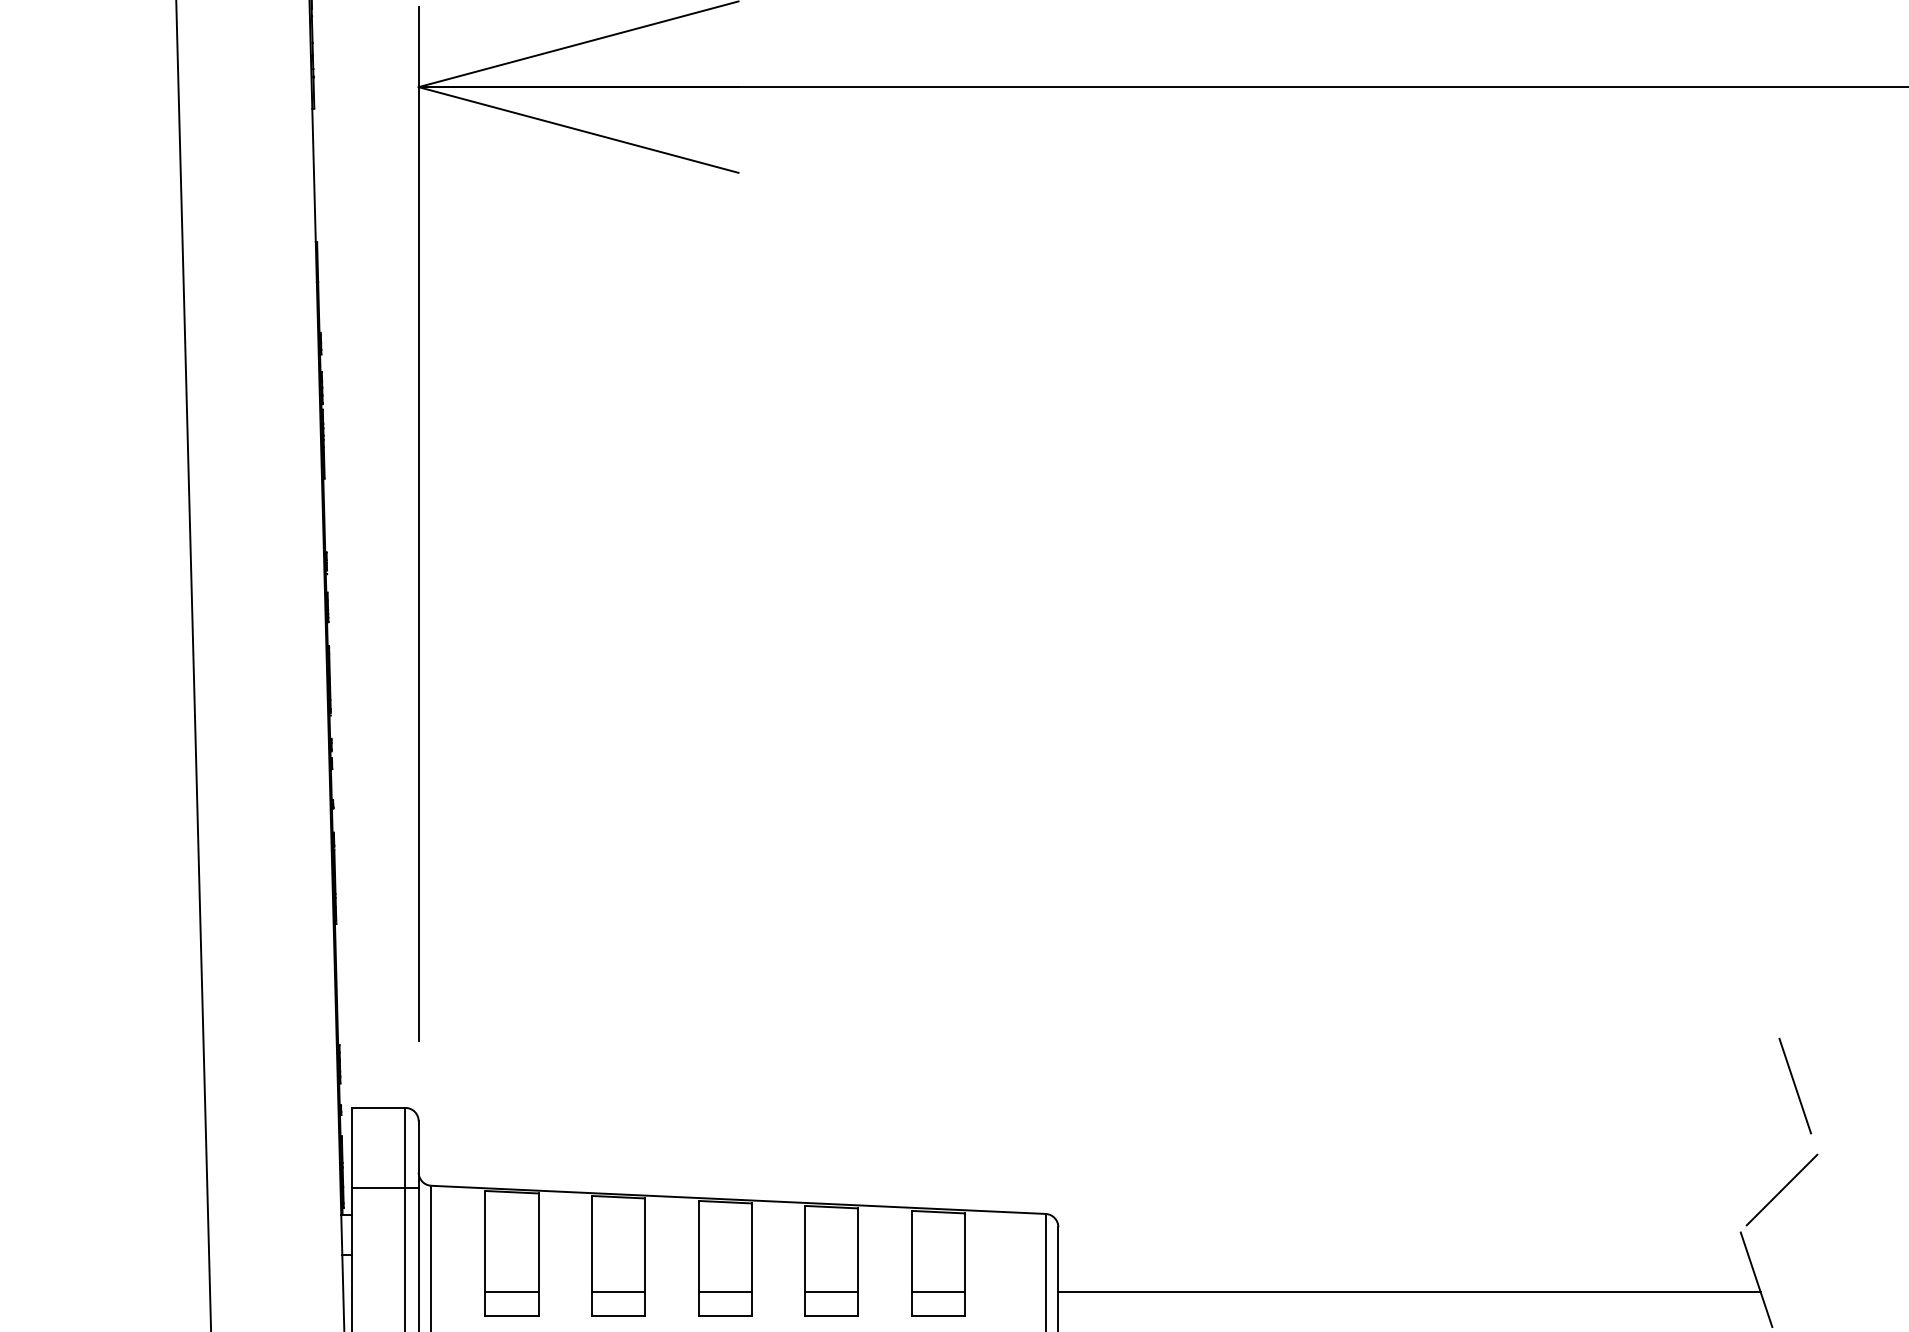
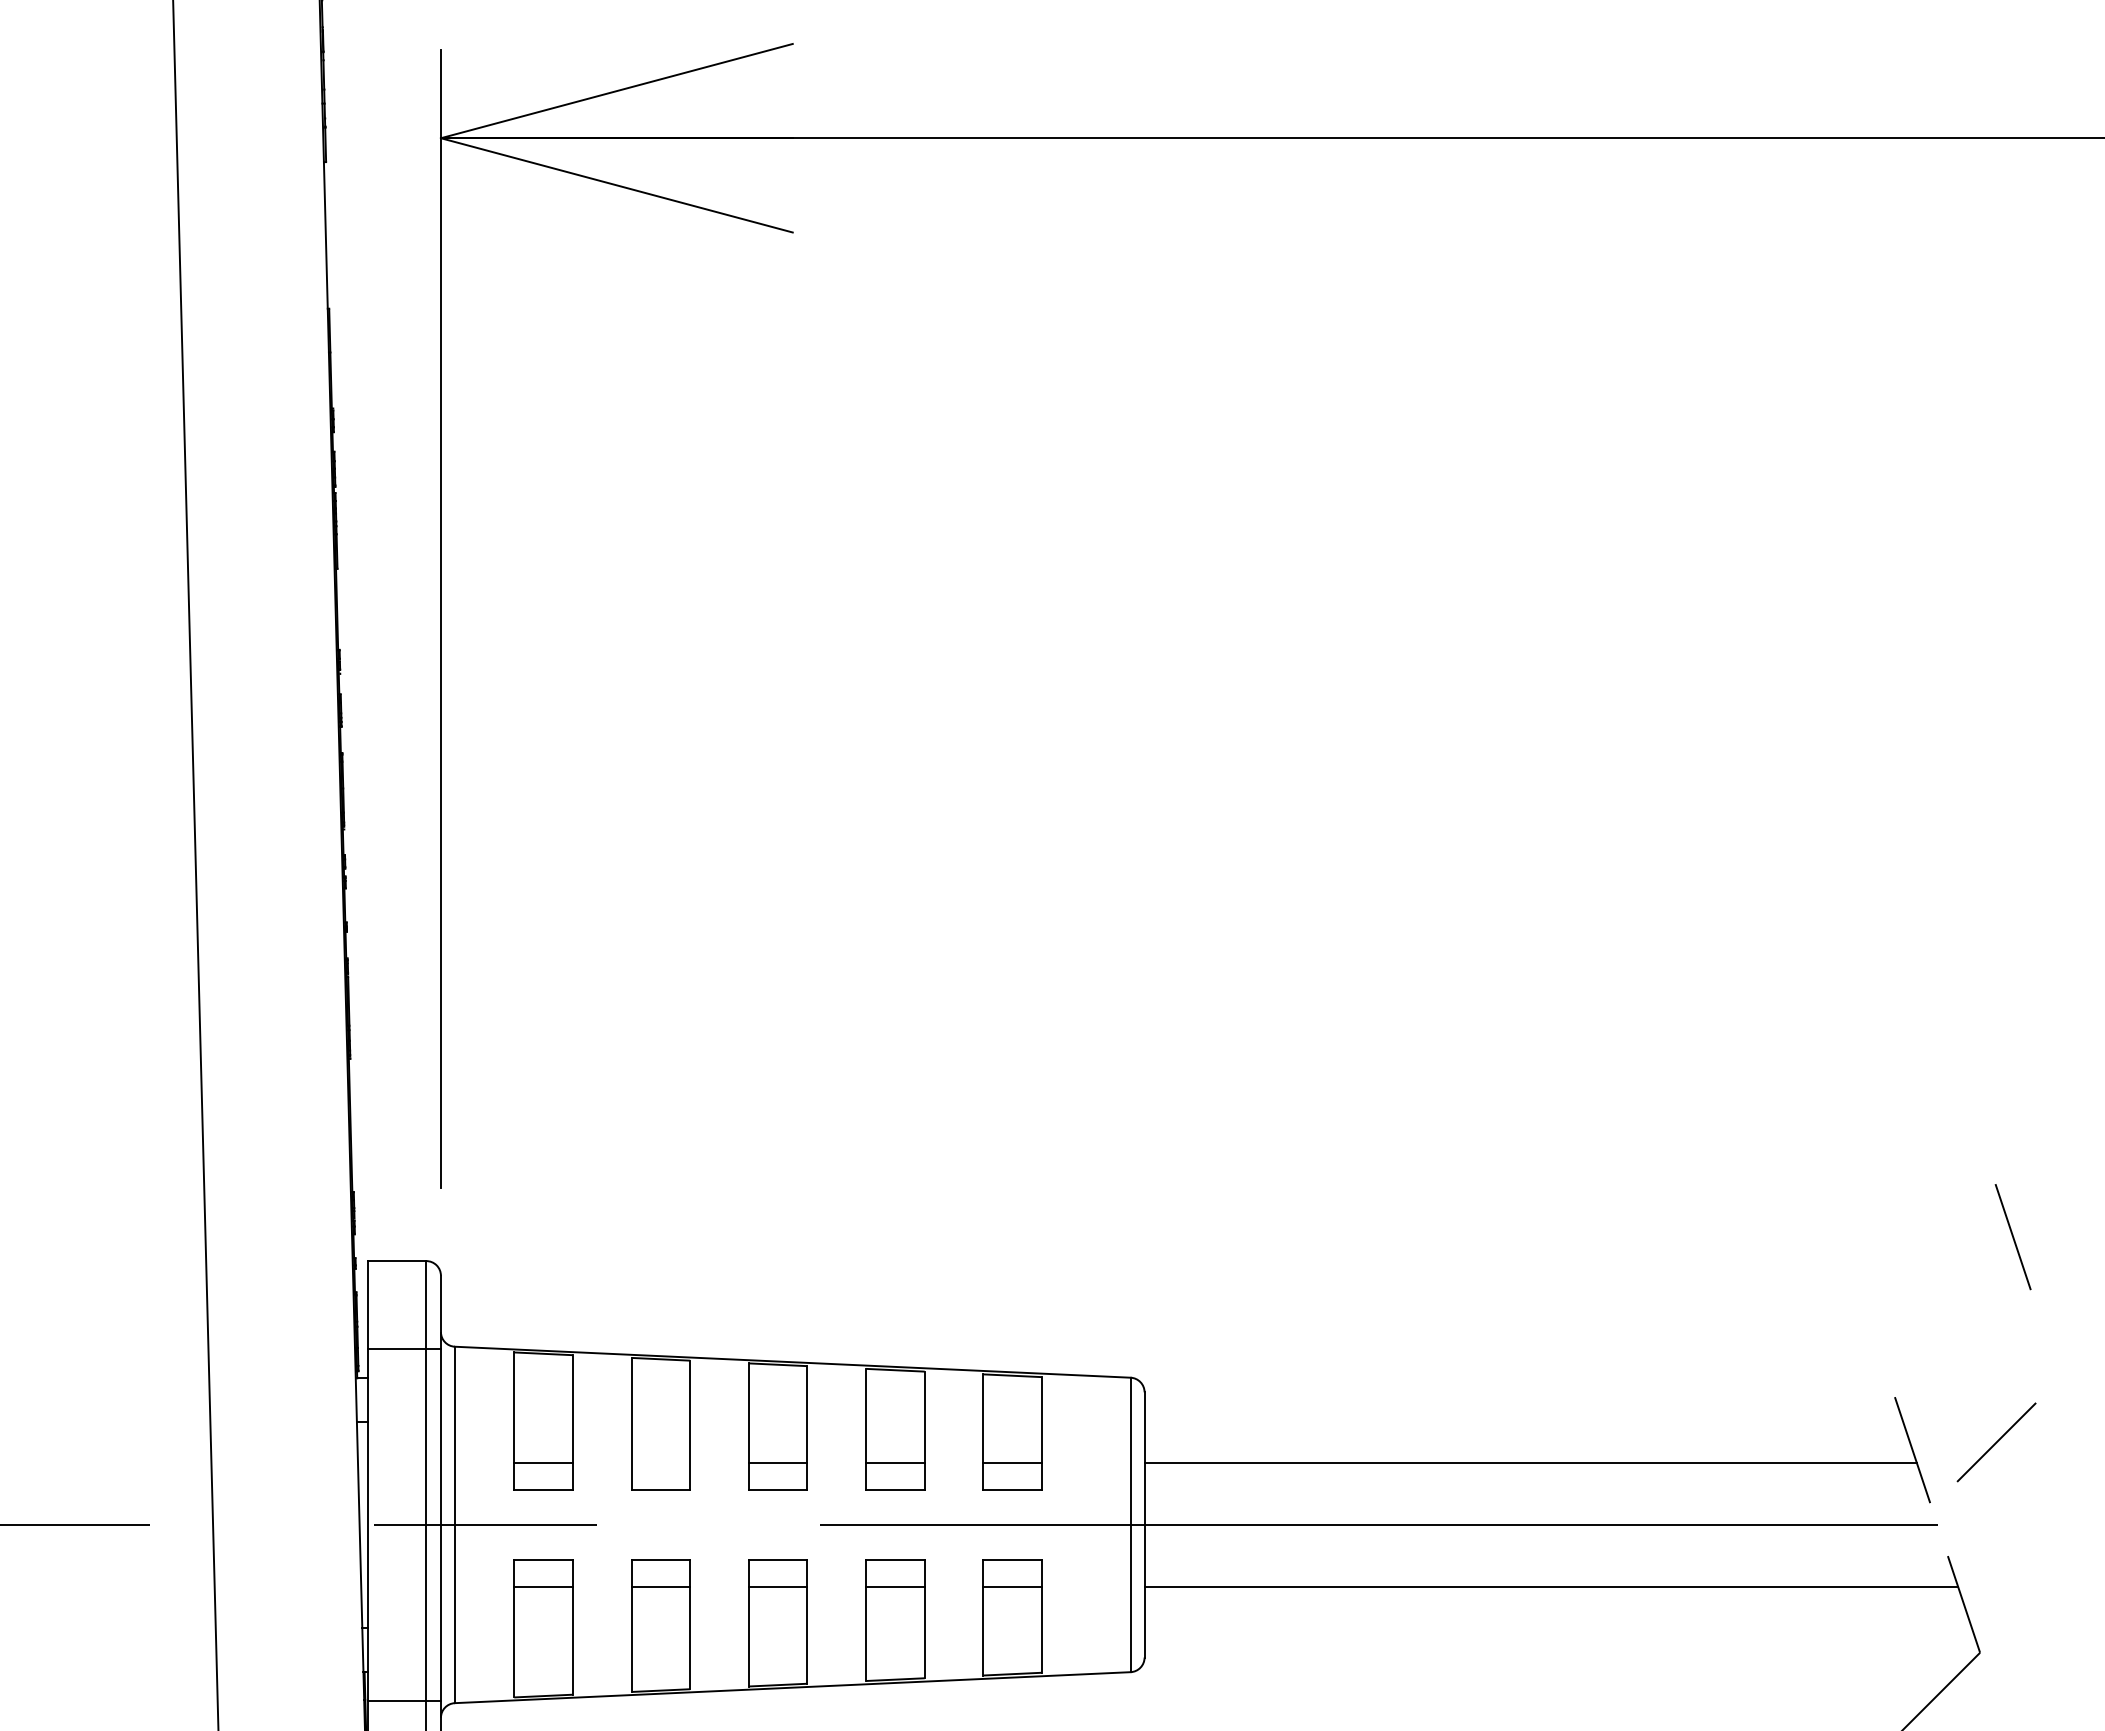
line: (1794, 1086) -> (2012, 1237), moved
line: (1781, 1190) -> (1996, 1442), moved
line: (618, 1291) -> (660, 1463), removed

